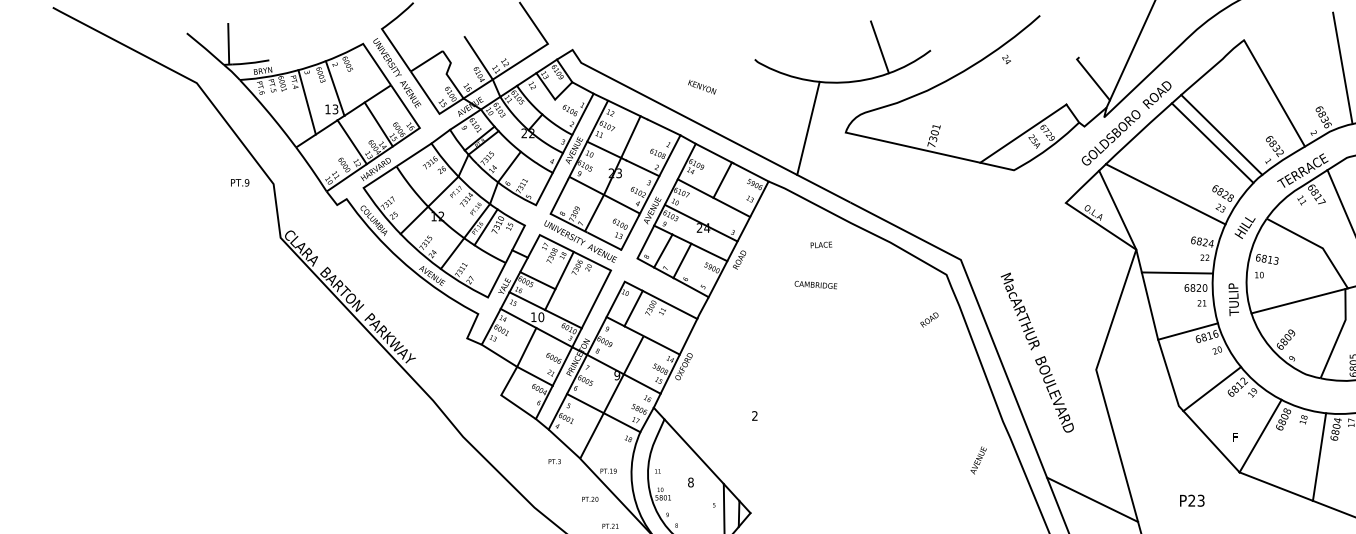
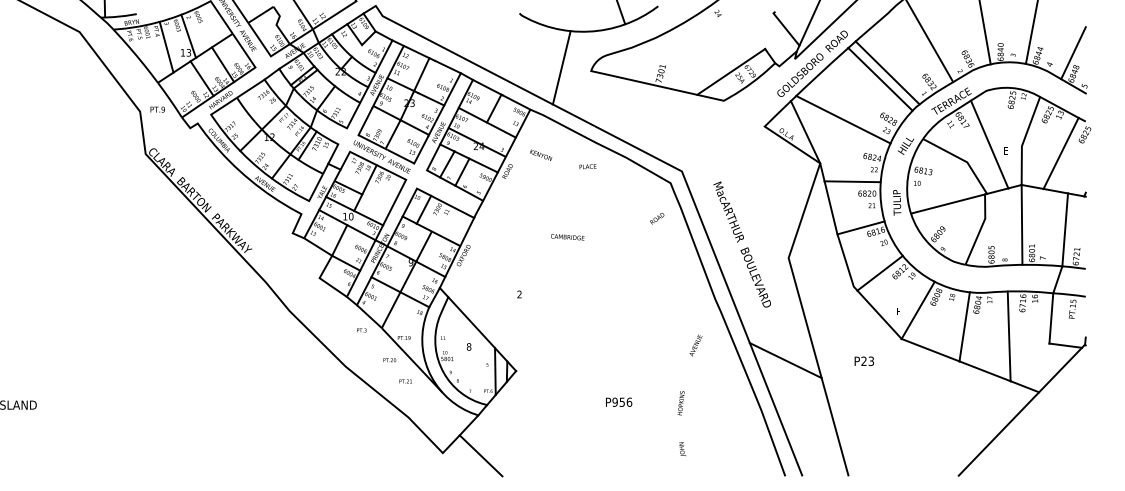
text: (702, 86) -> (541, 154), moved
text: (239, 182) -> (157, 109), moved
text: (820, 244) -> (587, 166), moved
text: (815, 285) -> (567, 237), moved
text: (978, 460) -> (695, 345), moved

